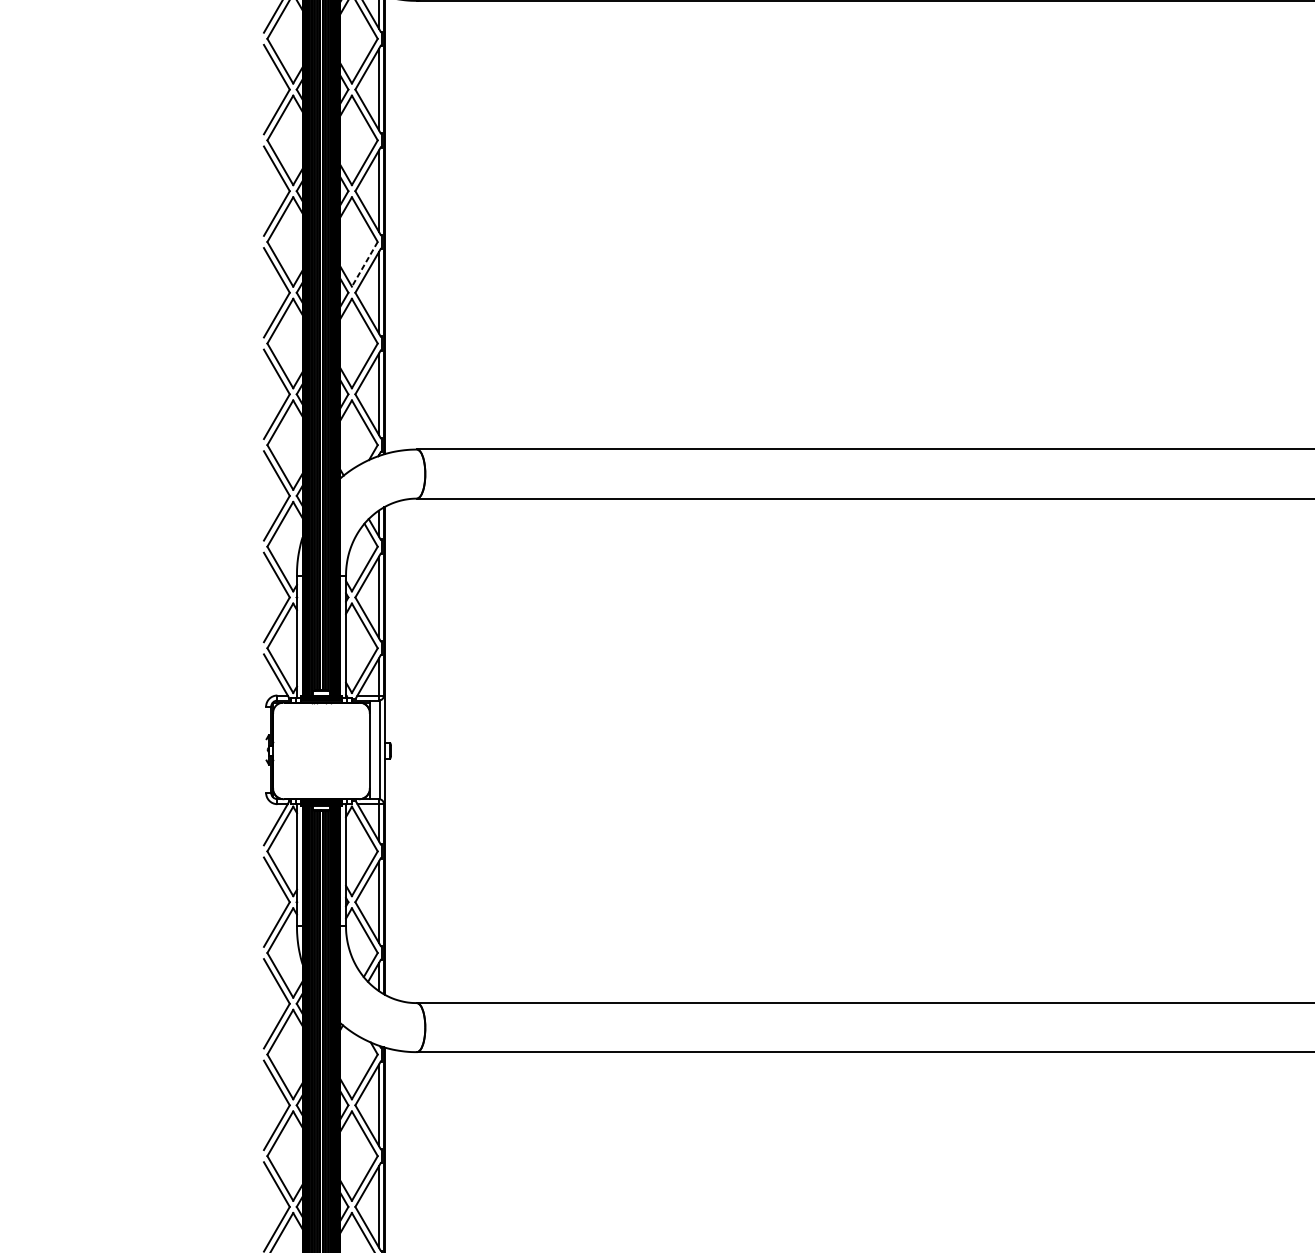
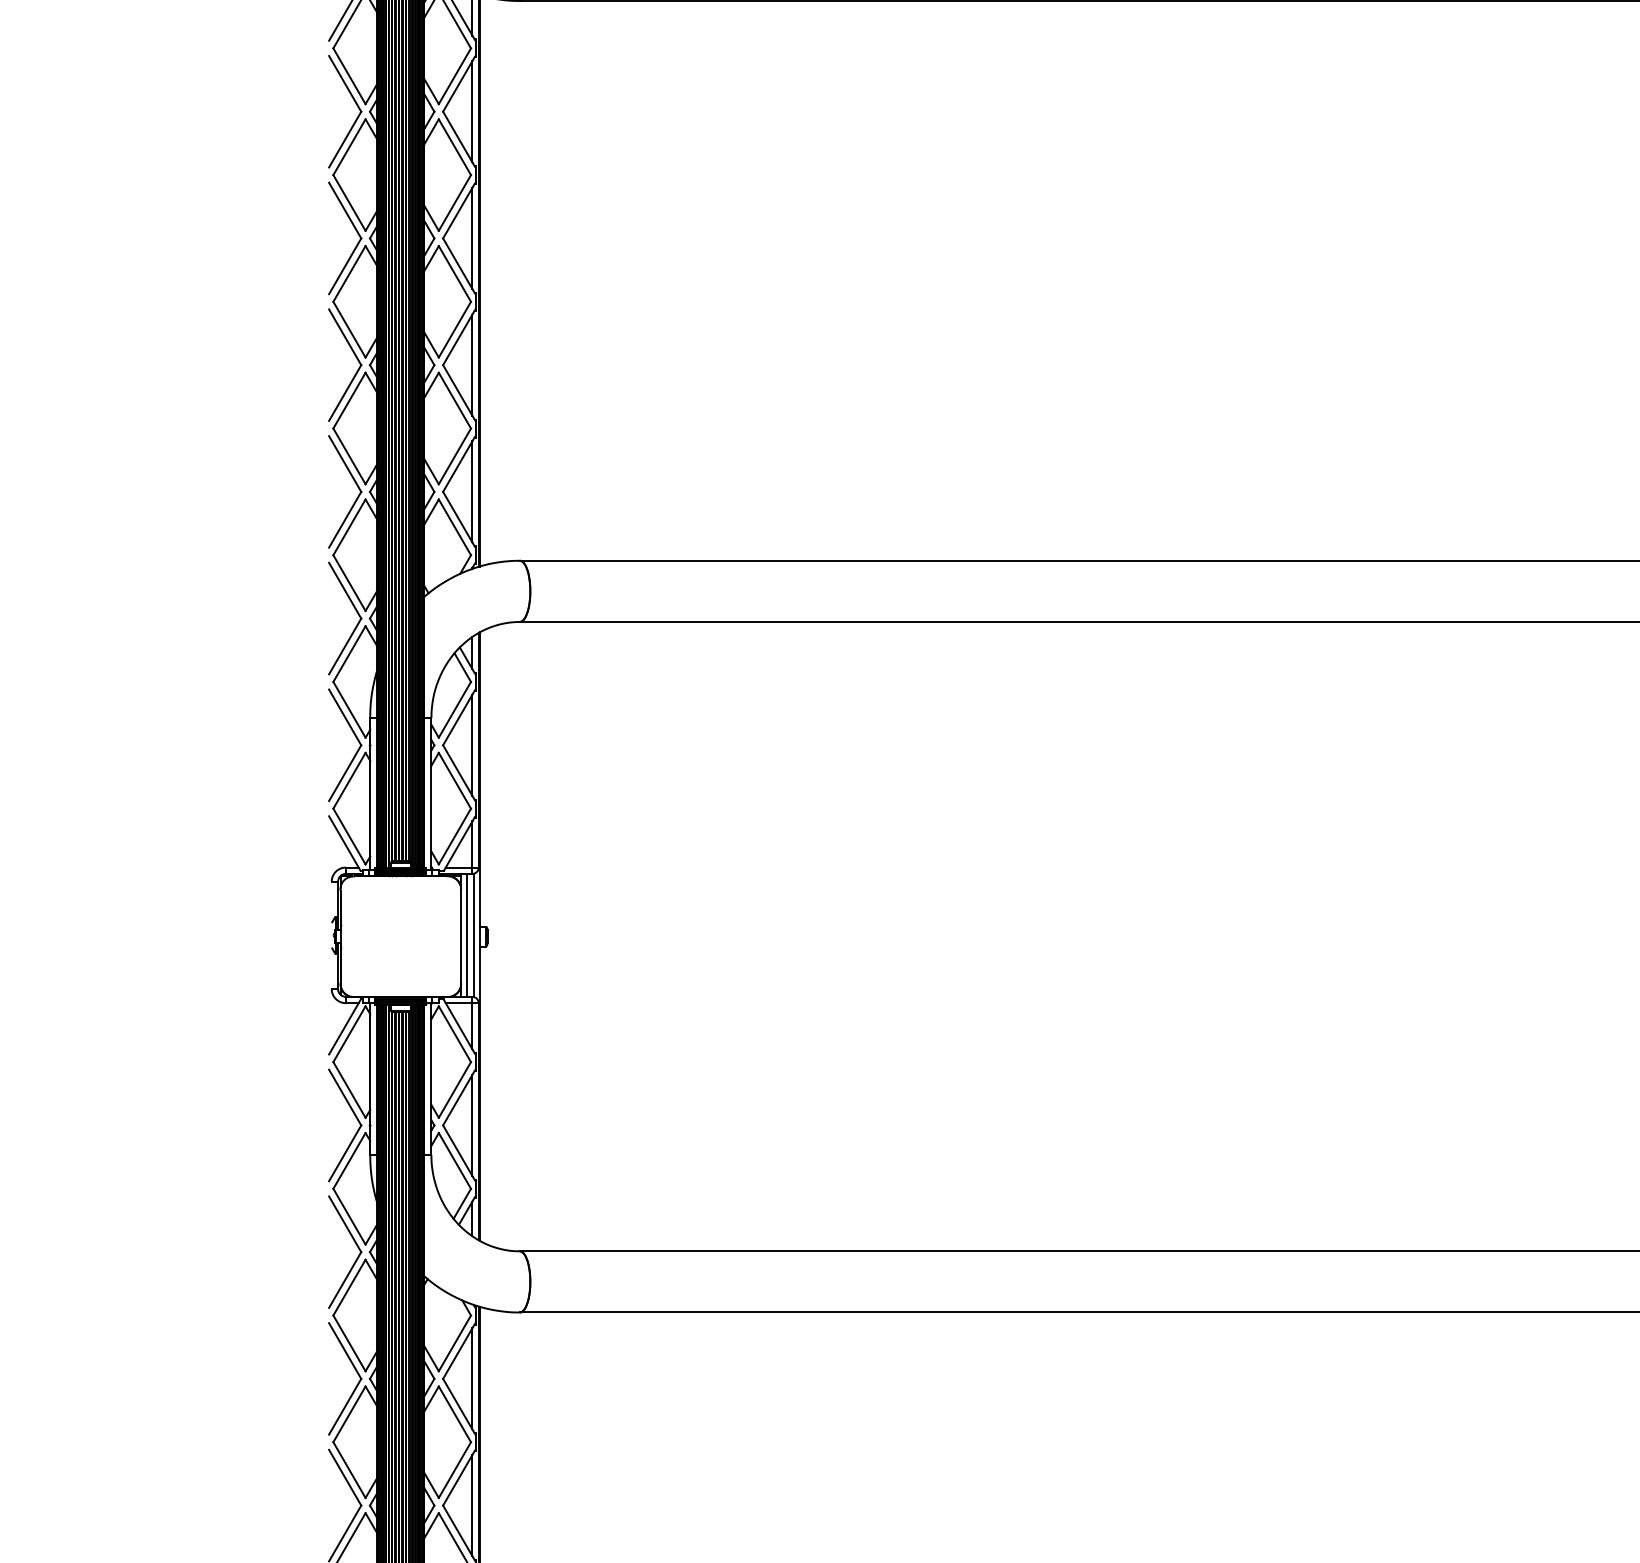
line: (364, 264) -> (454, 330), dashed -> solid
line: (374, 749) -> (467, 934), added

